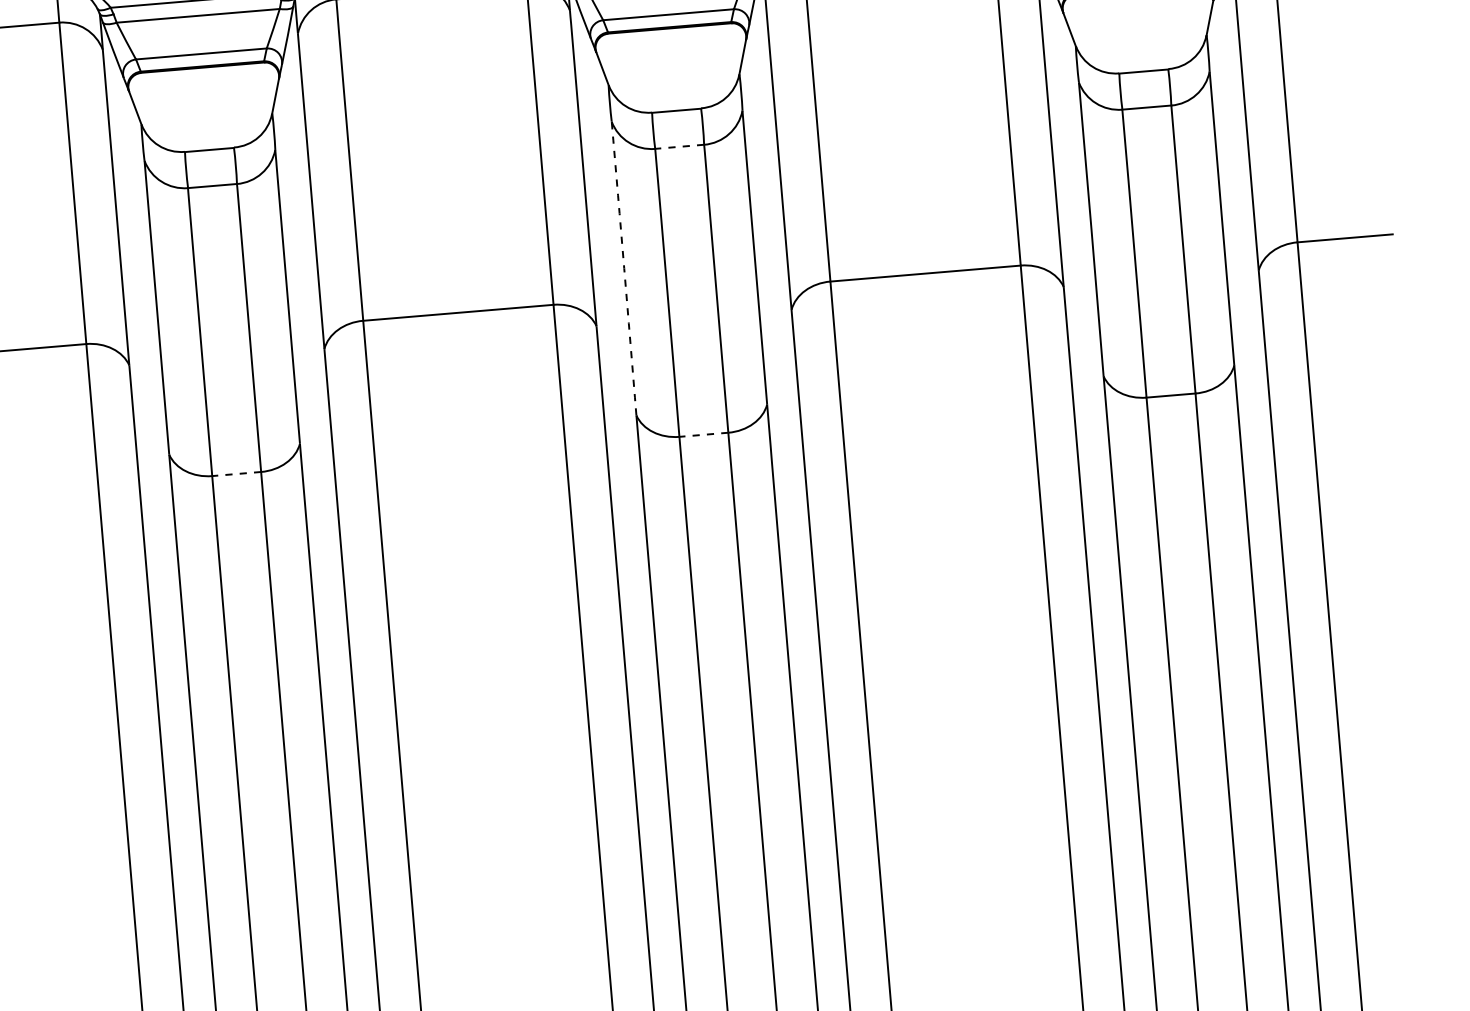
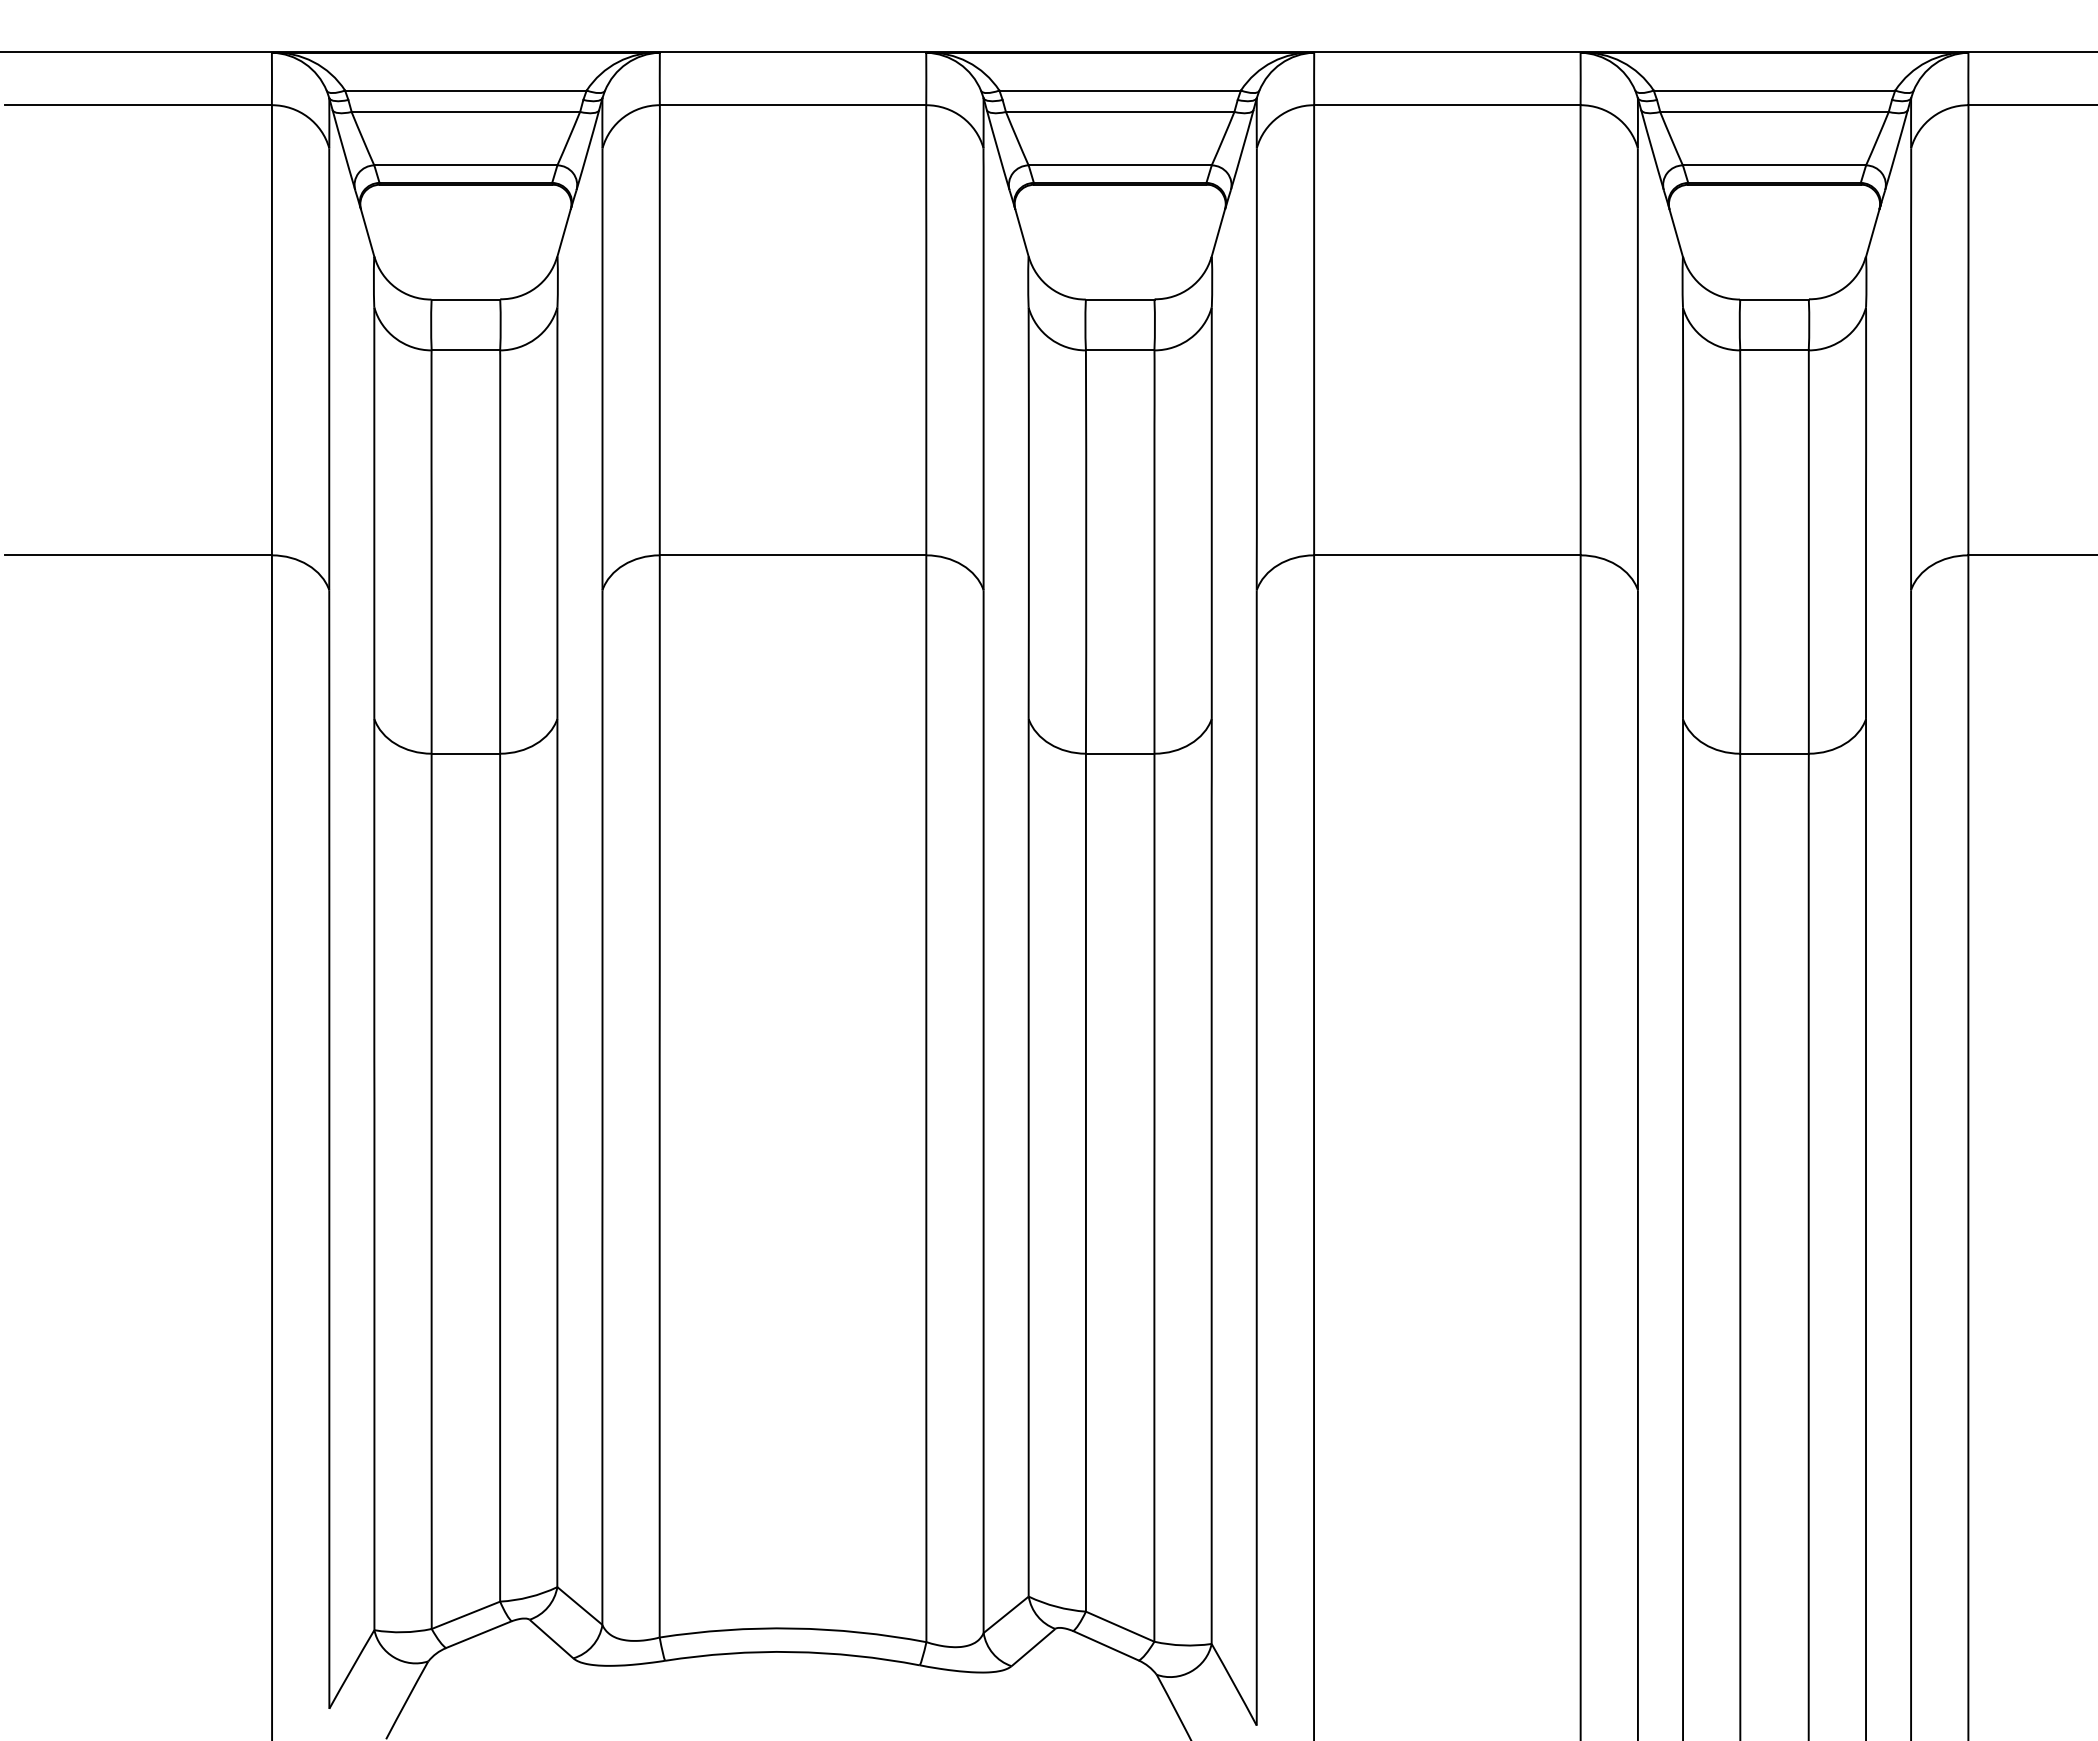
line: (679, 146) -> (1119, 350), dashed -> solid
arc: (623, 268) -> (1028, 513), dashed -> solid
line: (703, 434) -> (1119, 753), dashed -> solid
line: (236, 473) -> (465, 753), dashed -> solid

